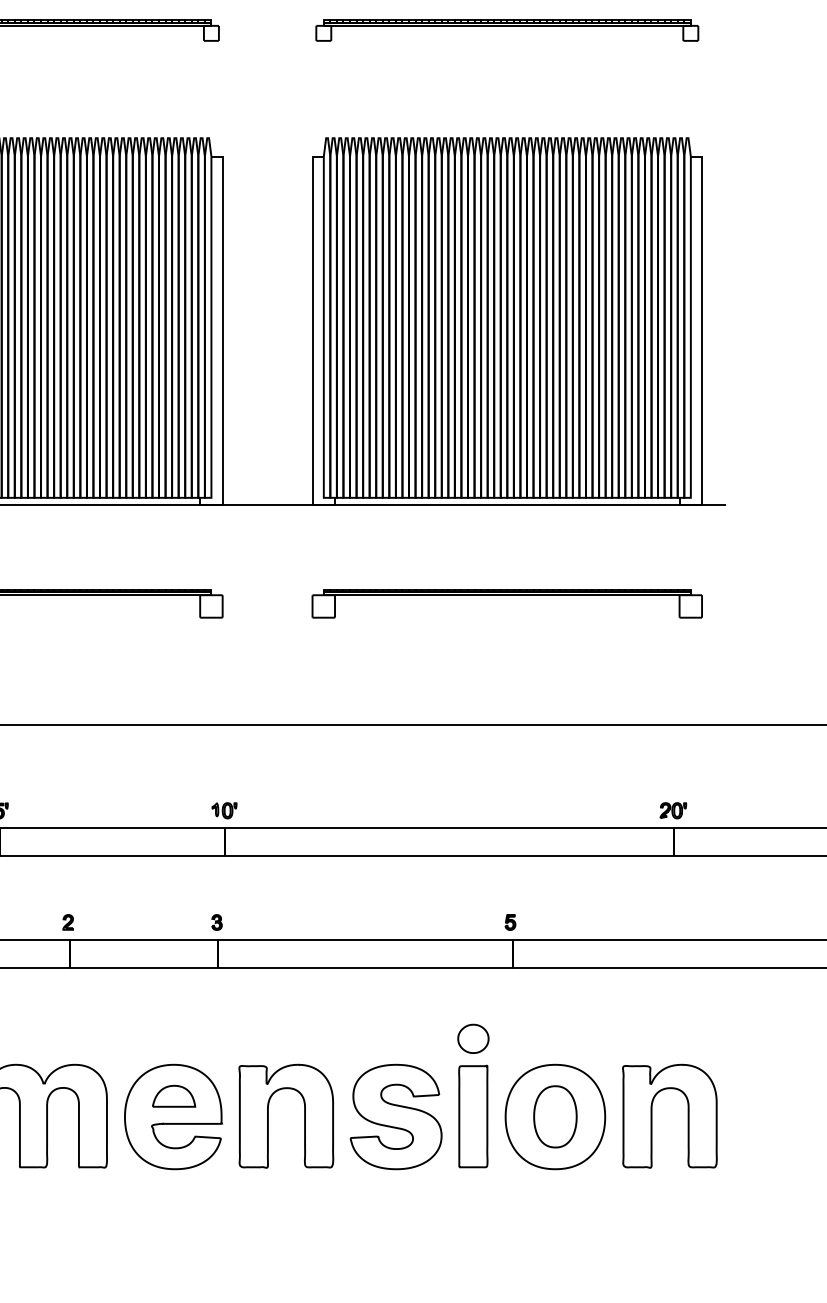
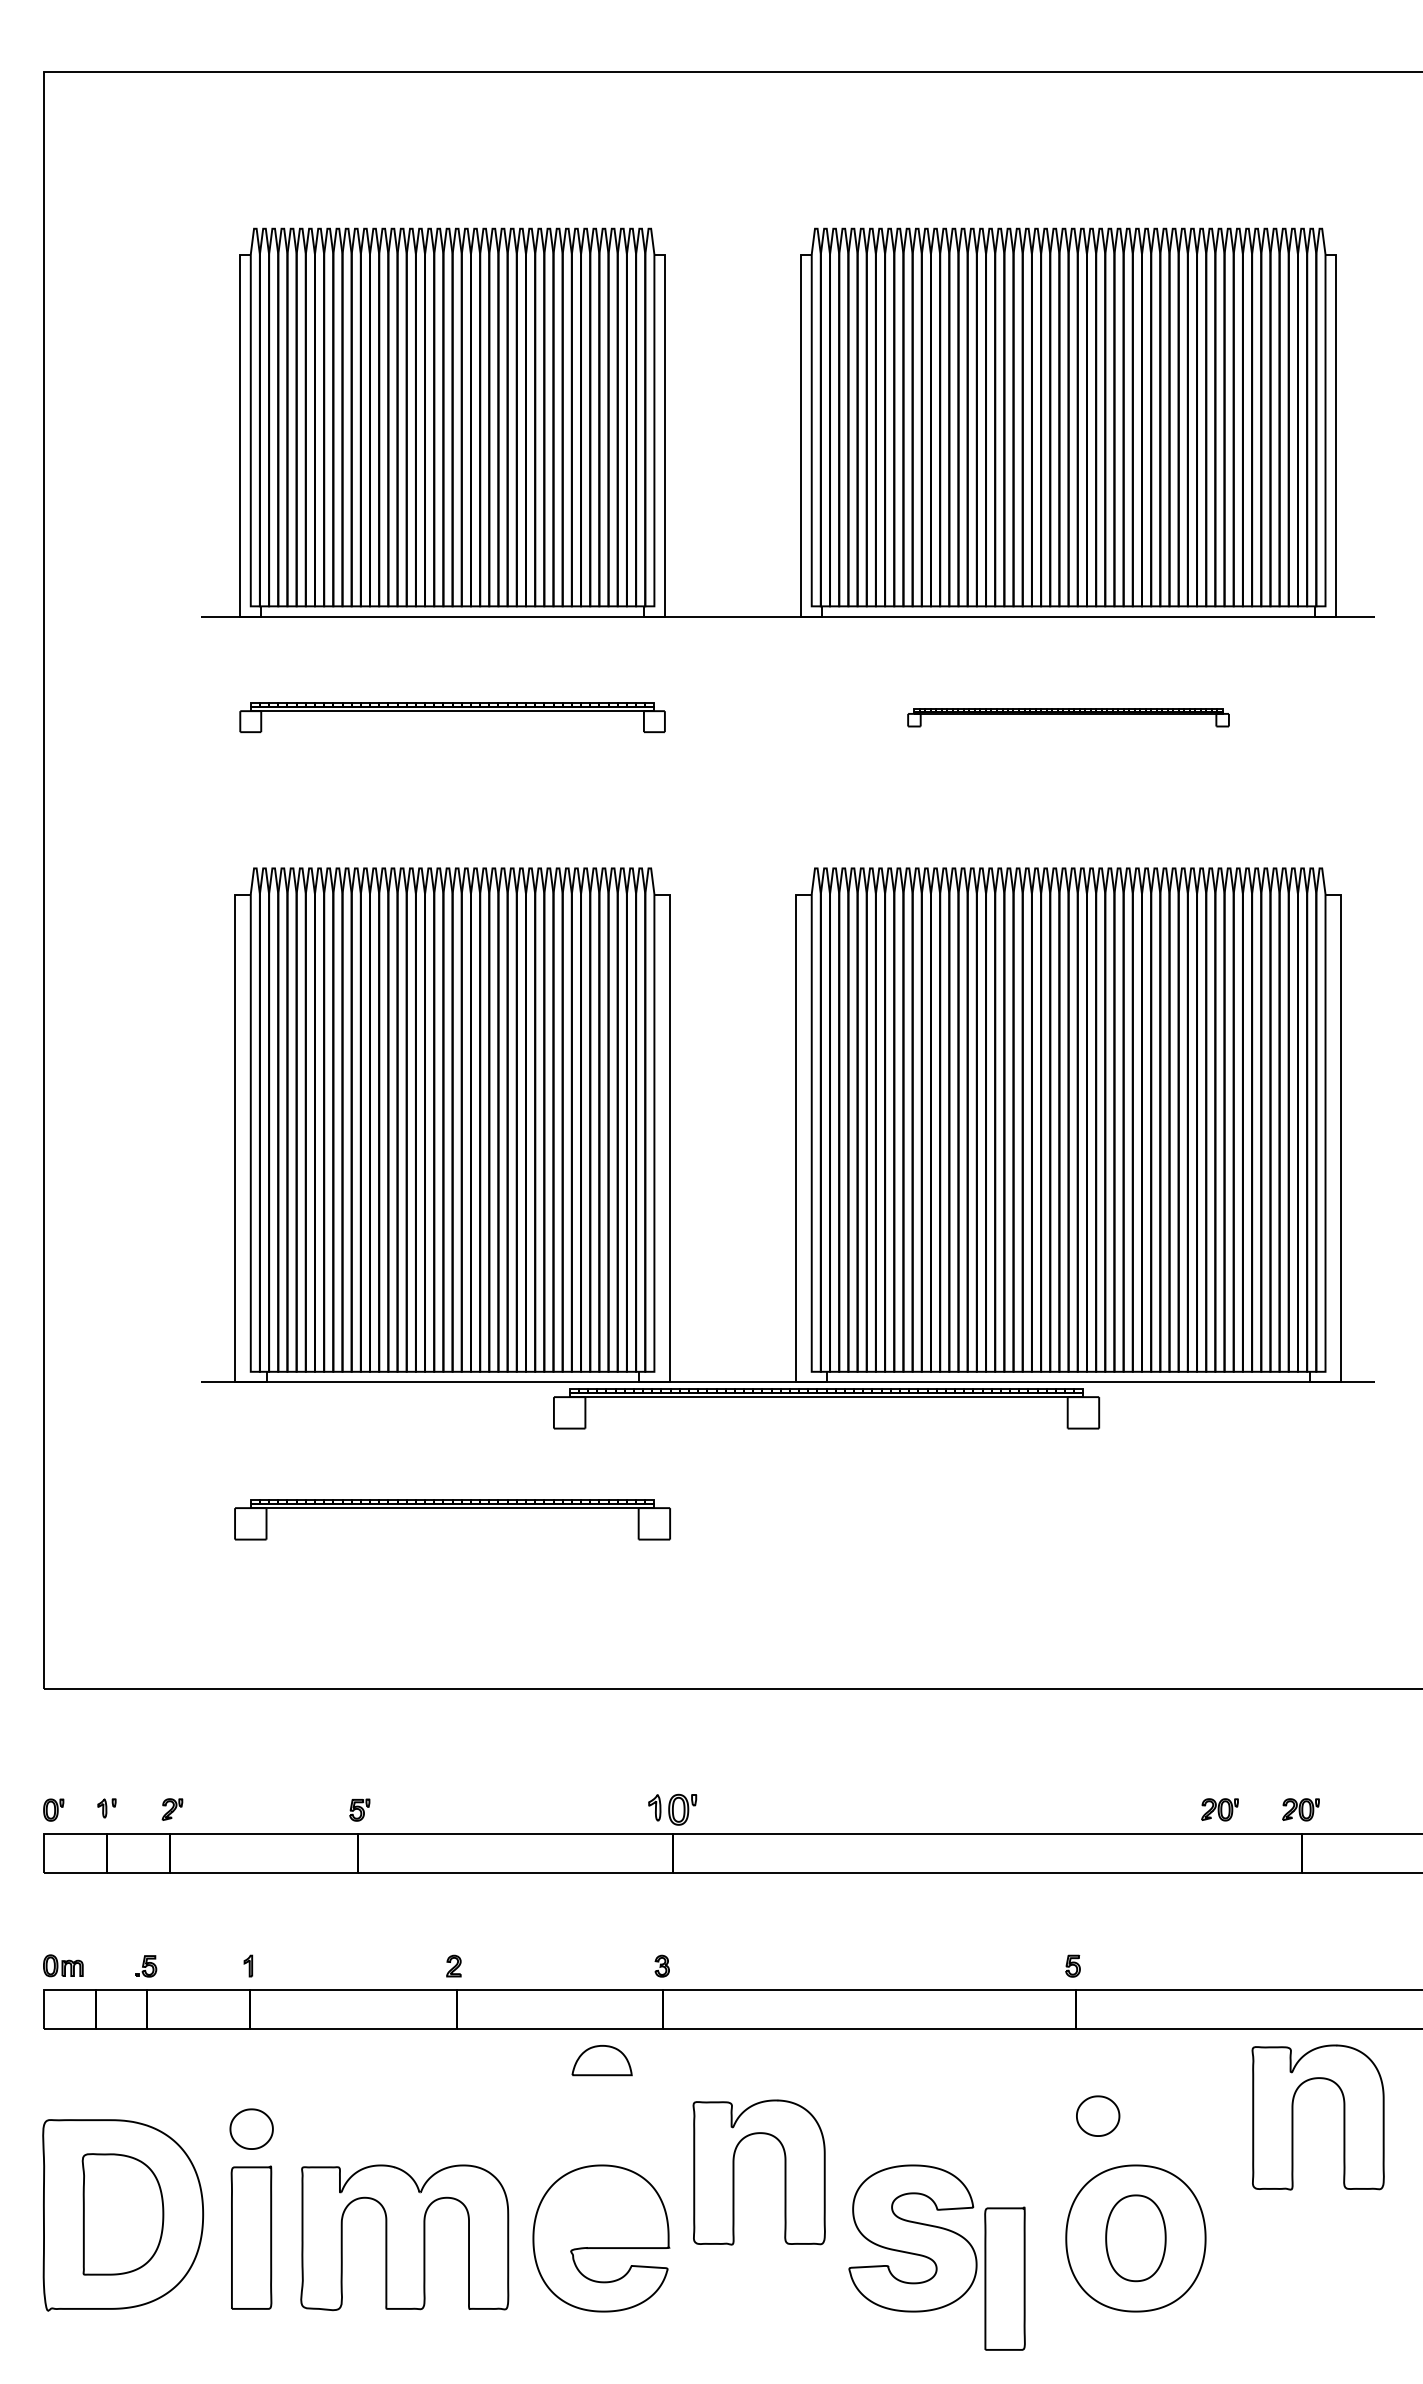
part: (507, 30) -> (1068, 717), size x0.6
part: (507, 595) -> (826, 1397), moved
part: (224, 810) -> (672, 1809), size x1.4
part: (615, 810) -> (1219, 1809), added
part: (473, 1038) -> (1098, 2115), moved
part: (173, 1096) -> (601, 2060), moved
part: (268, 1116) -> (734, 2172), moved
part: (472, 1116) -> (1004, 2278), moved
part: (652, 1116) -> (1293, 2117), moved

